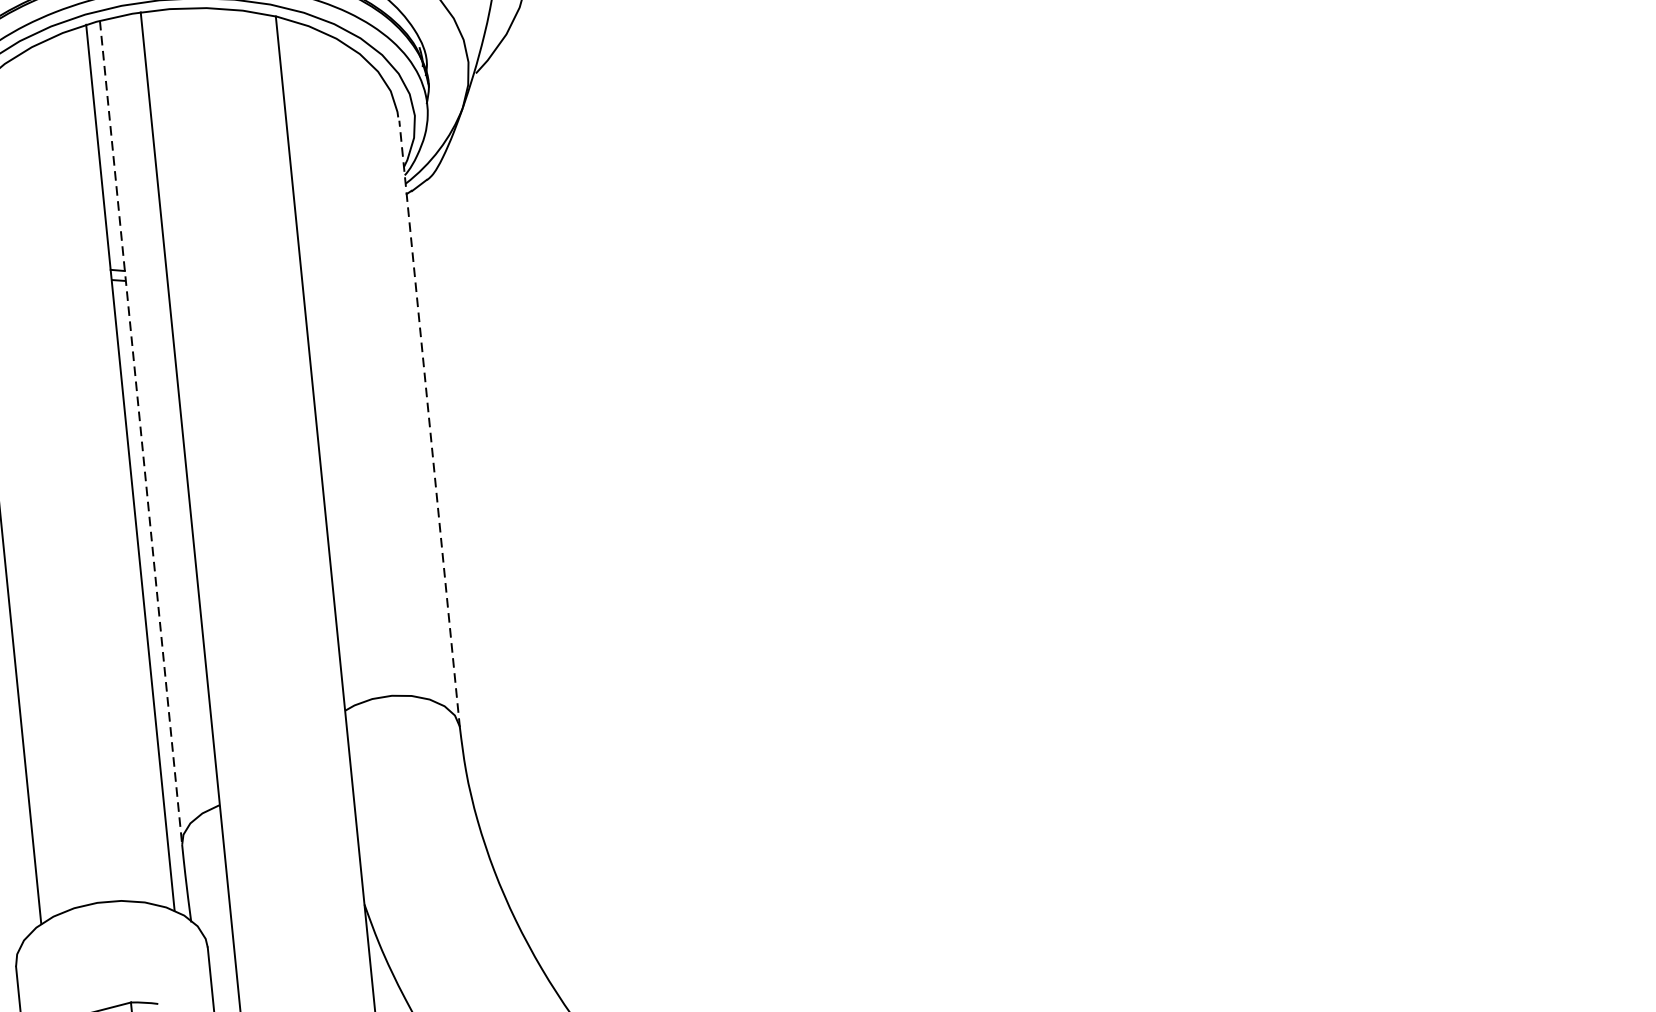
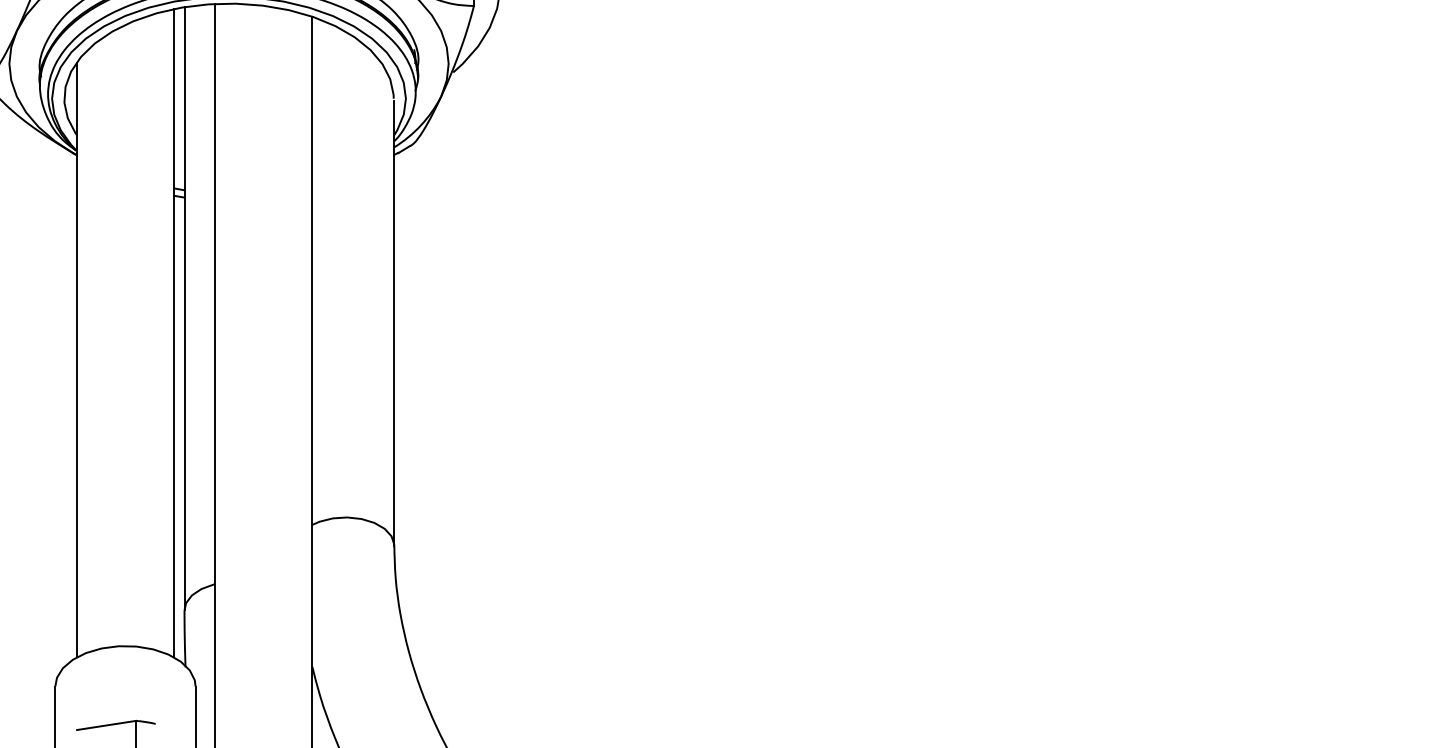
line: (429, 423) -> (394, 322), dashed -> solid
line: (140, 432) -> (184, 308), dashed -> solid

